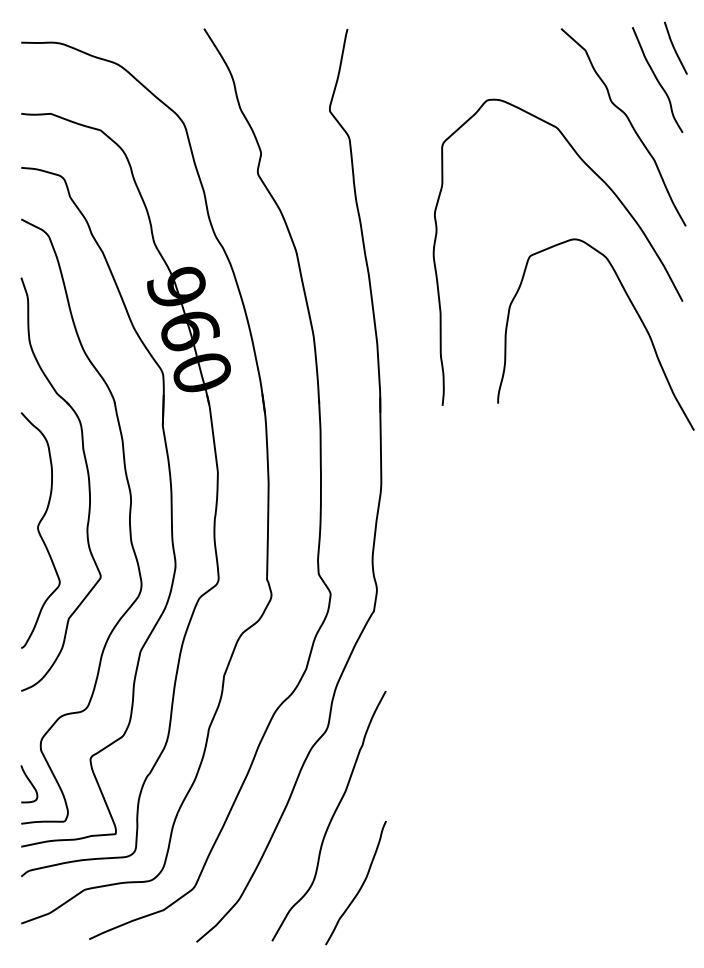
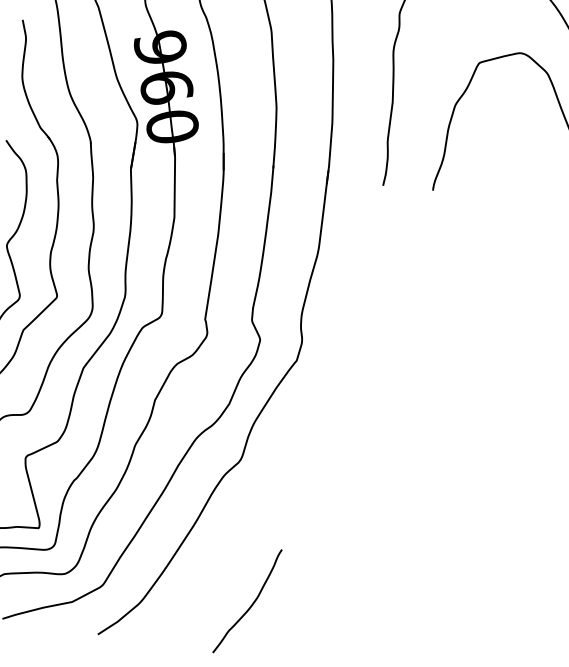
curve: (331, 816) -> (233, 538), removed

